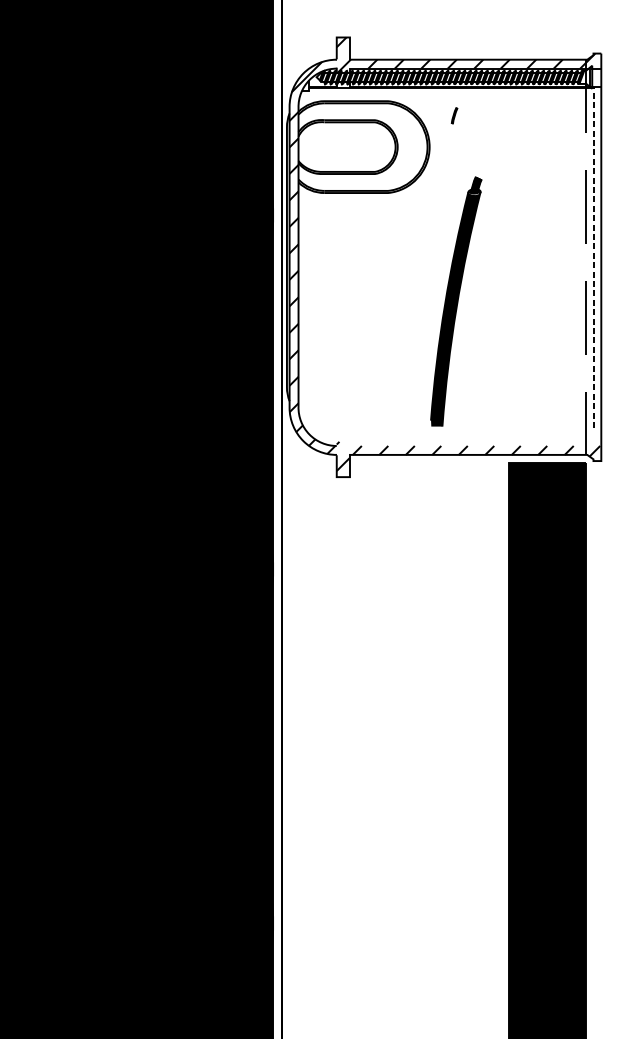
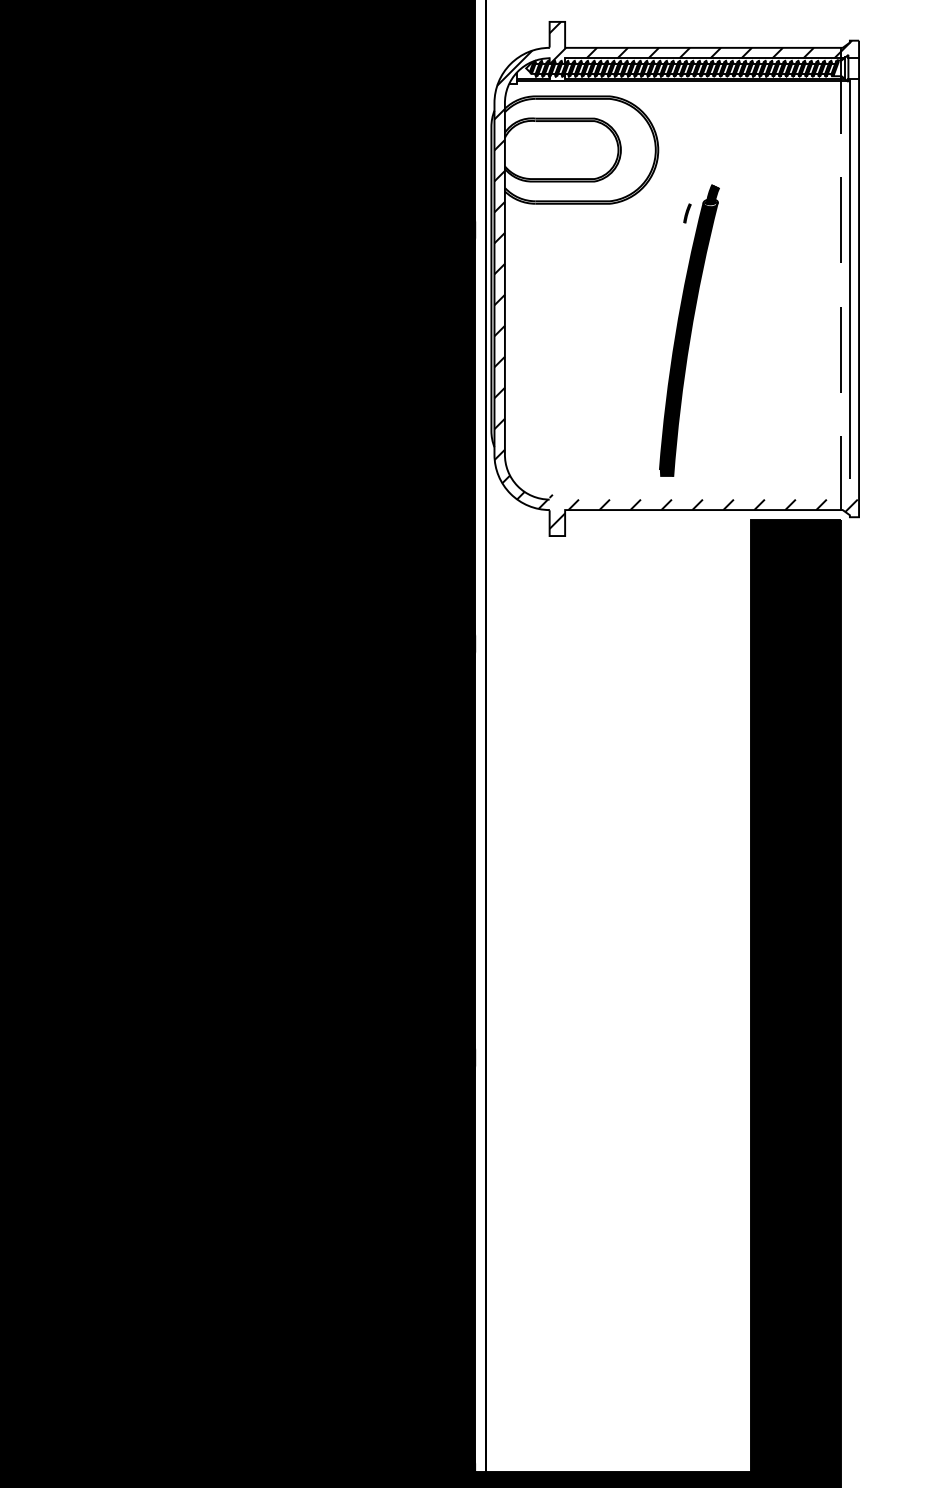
line: (454, 115) -> (687, 213), moved
line: (593, 256) -> (849, 278), dashed -> solid

